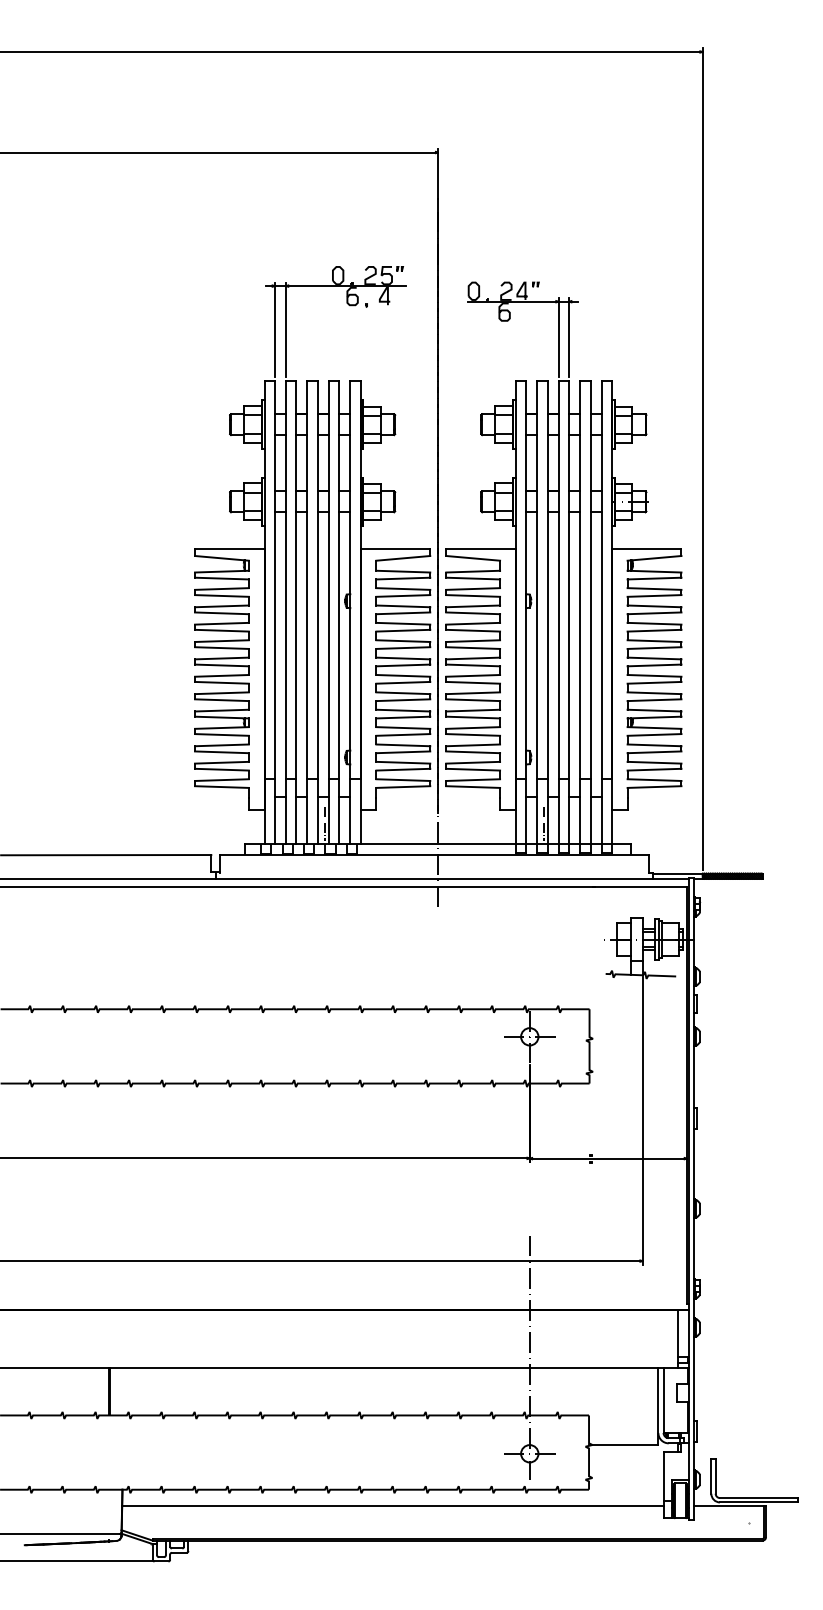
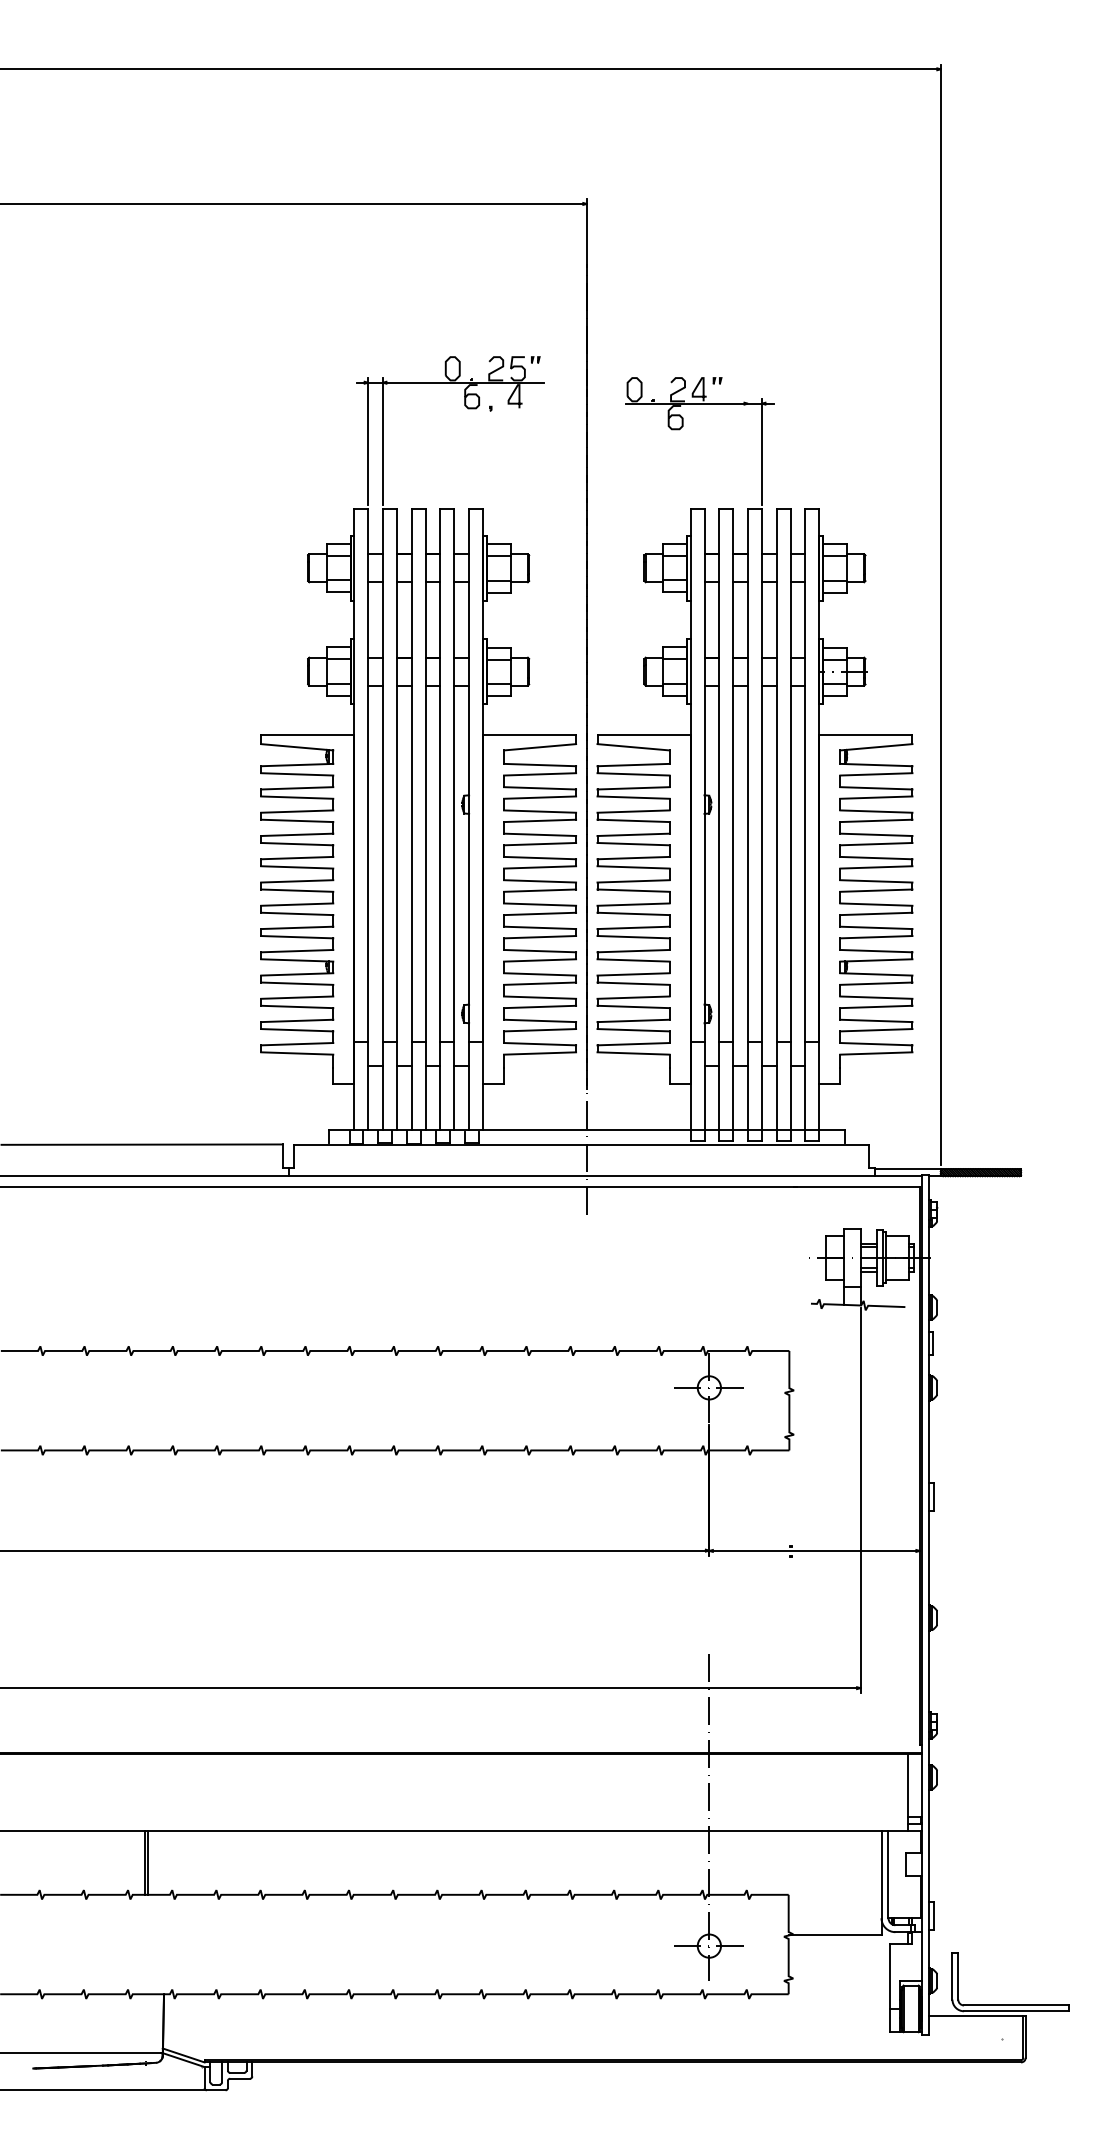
line: (559, 337) -> (748, 451), removed
line: (324, 823) -> (434, 1102), removed
line: (543, 823) -> (727, 1102), removed
line: (393, 1505) -> (526, 2015), removed

